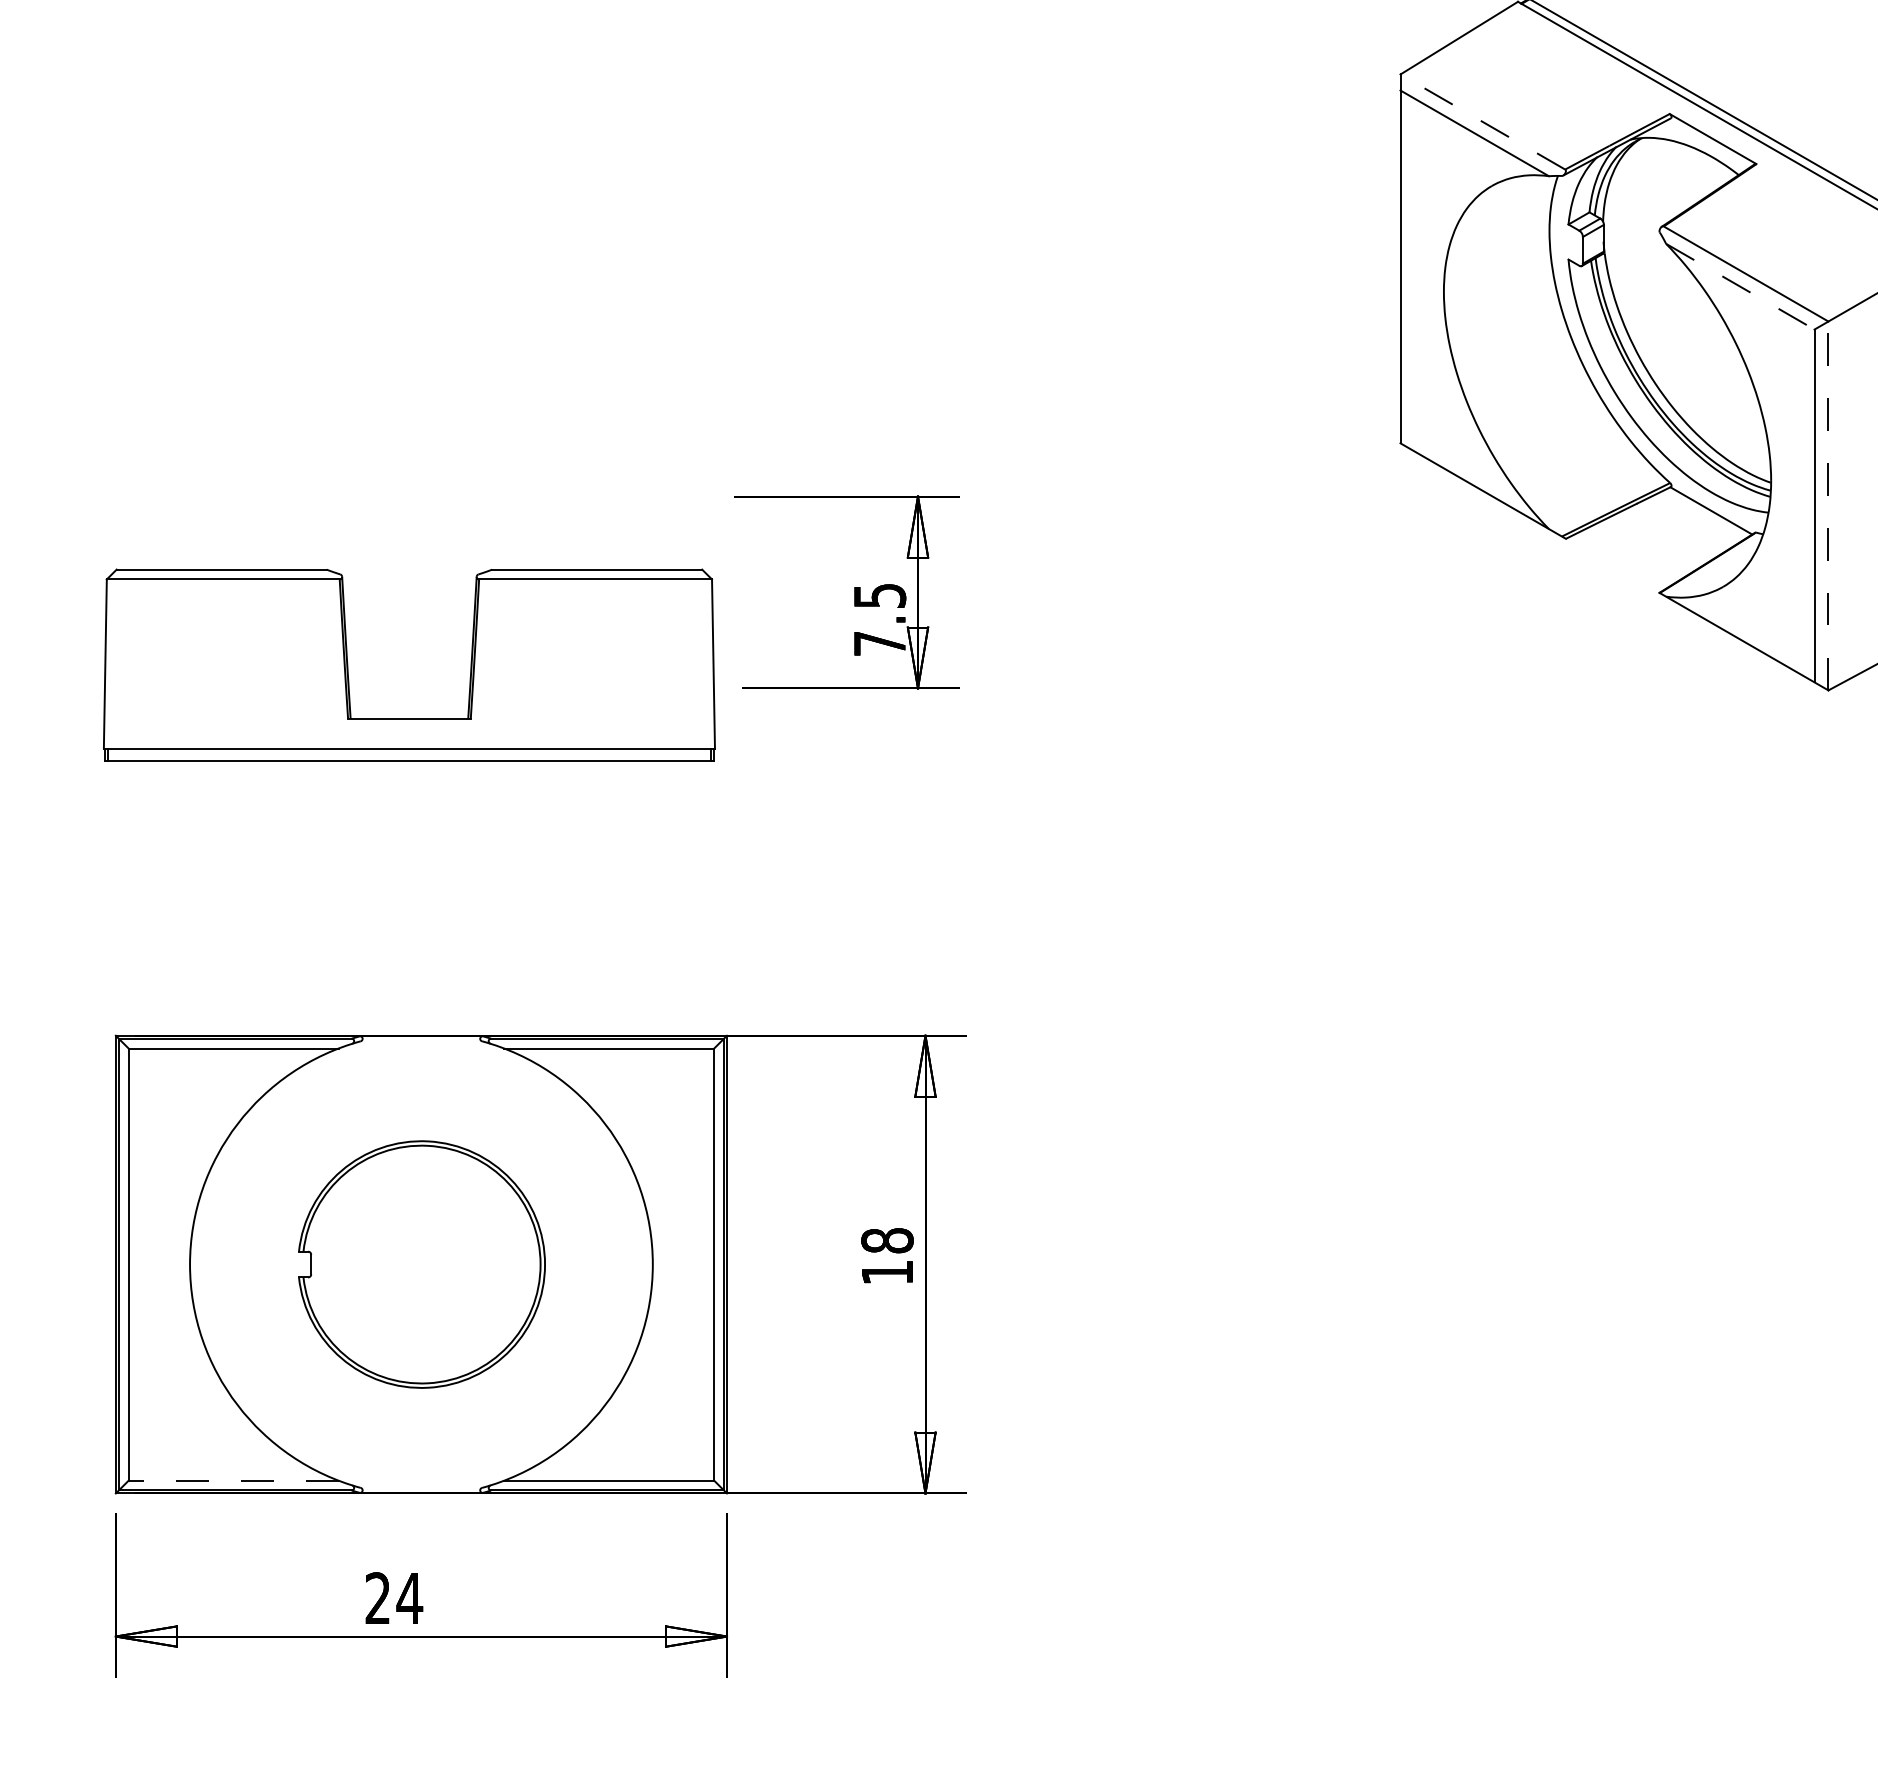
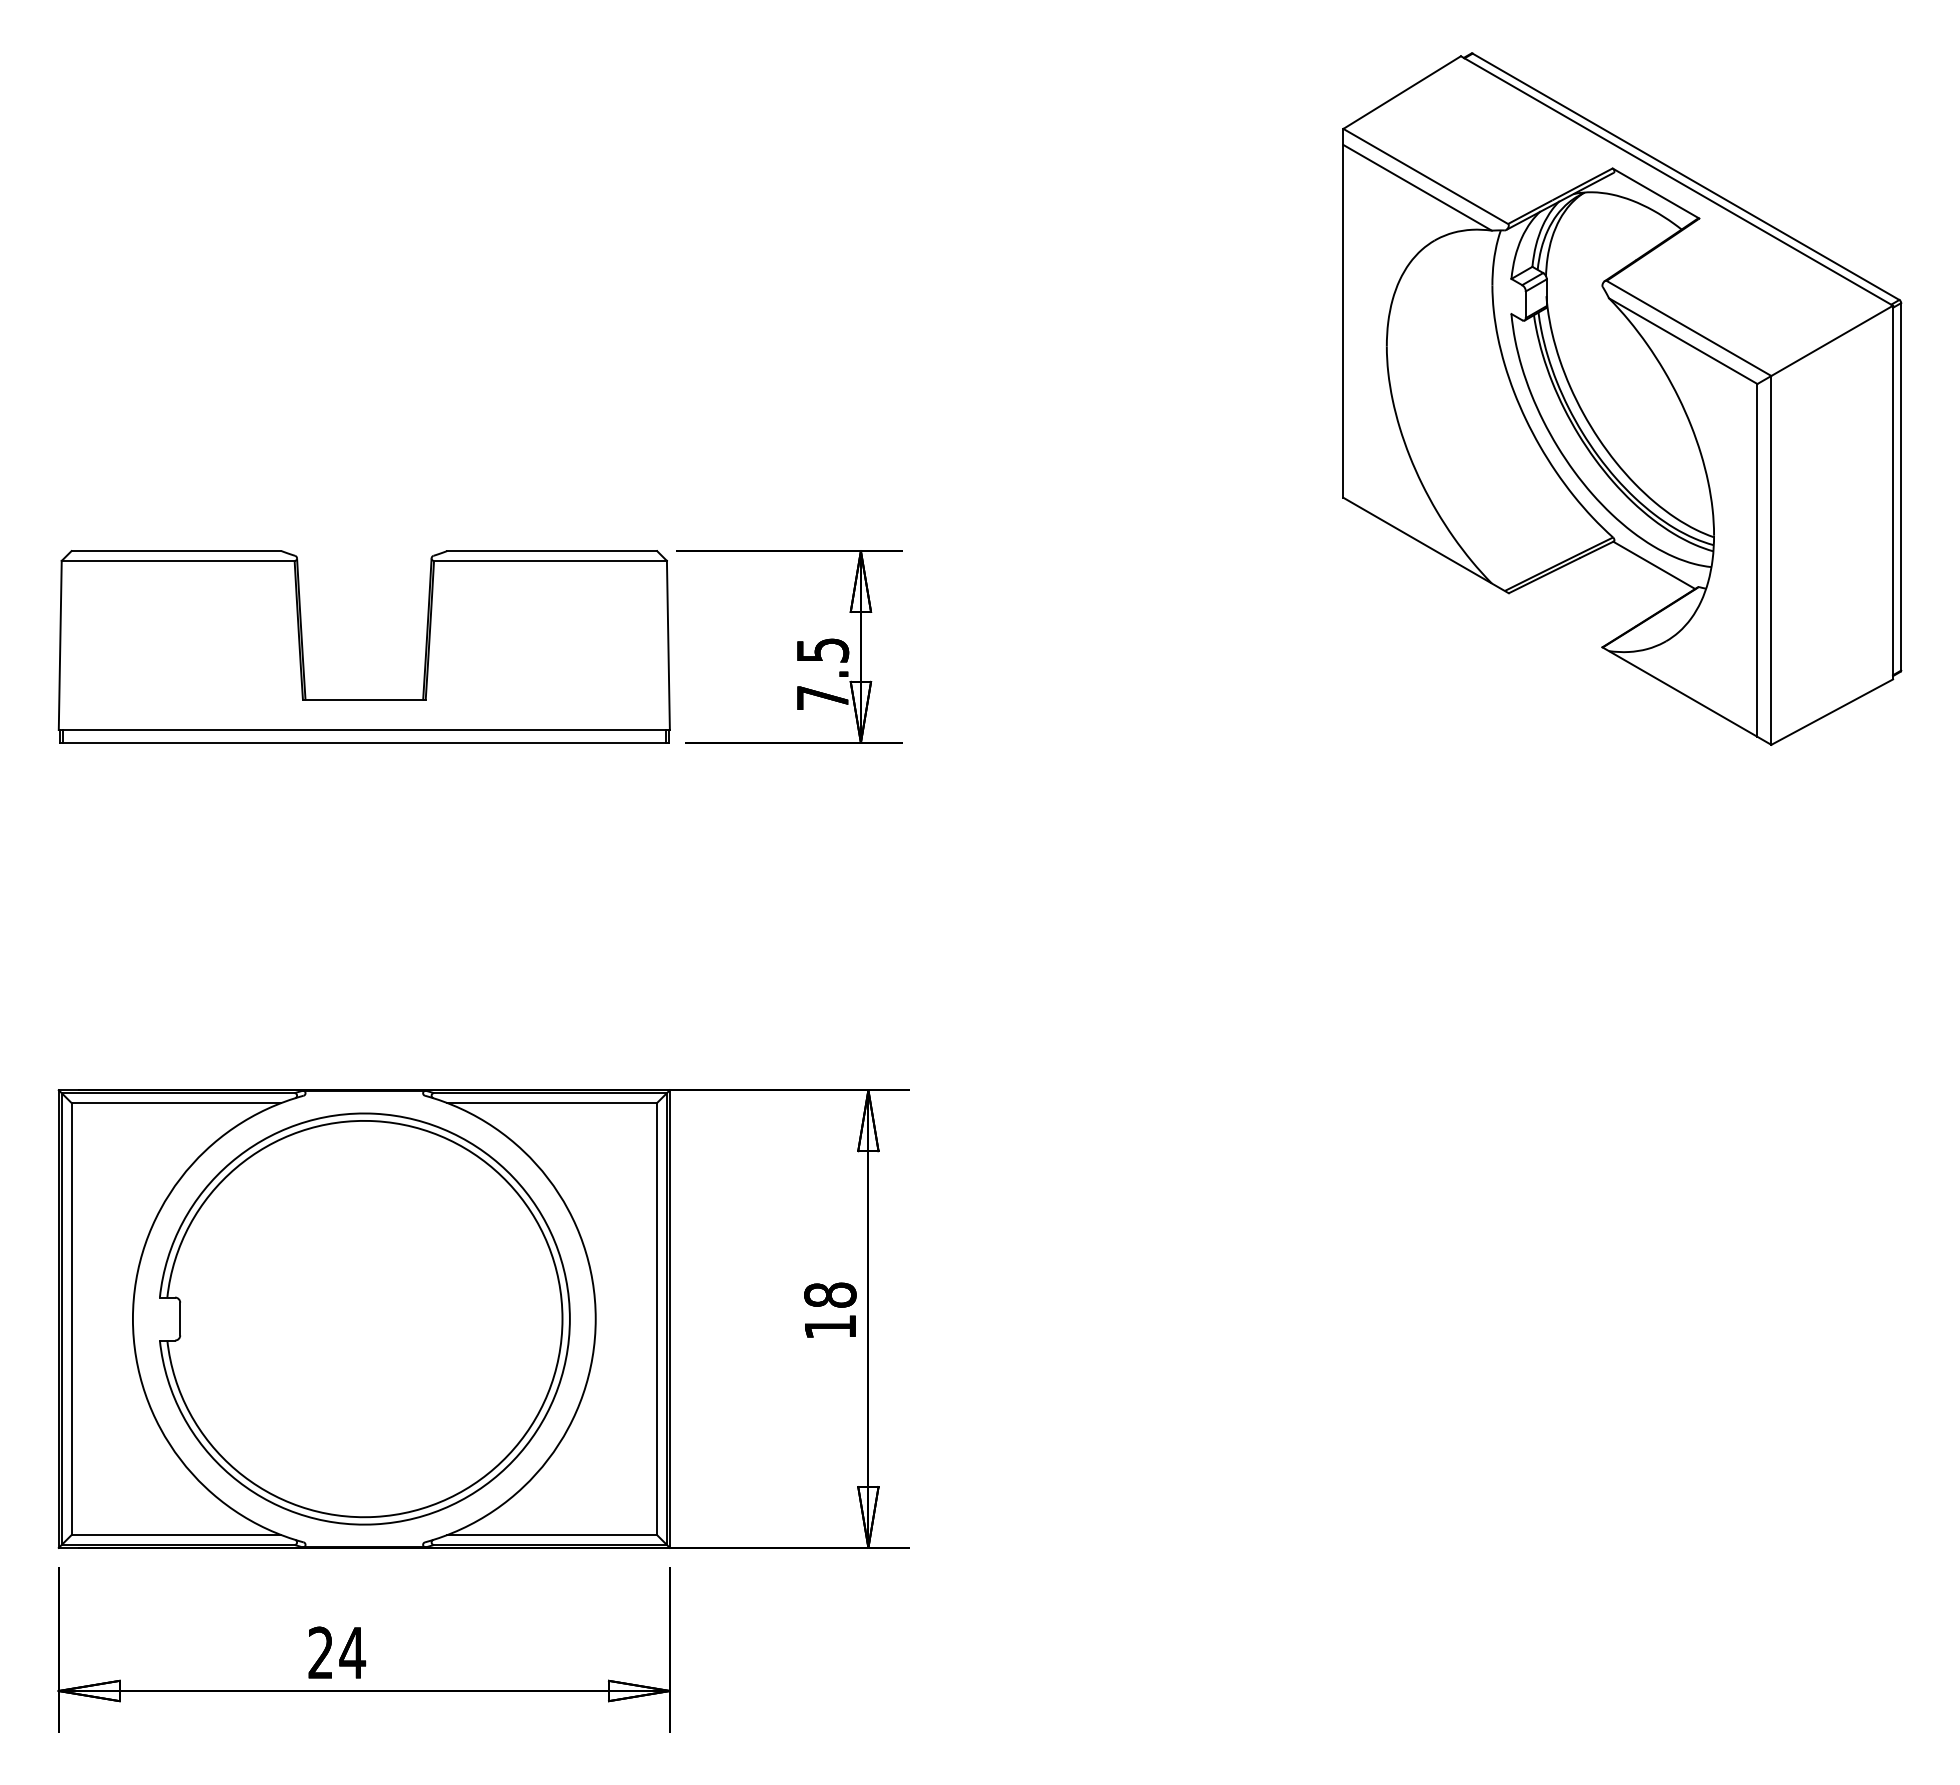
line: (1482, 122) -> (1425, 176), dashed -> solid
line: (1740, 287) -> (1683, 341), dashed -> solid
line: (1828, 505) -> (1771, 559), dashed -> solid
part: (408, 718) -> (363, 699), moved
part: (421, 1264) -> (364, 1318), size x1.67
line: (233, 1481) -> (176, 1535), dashed -> solid

